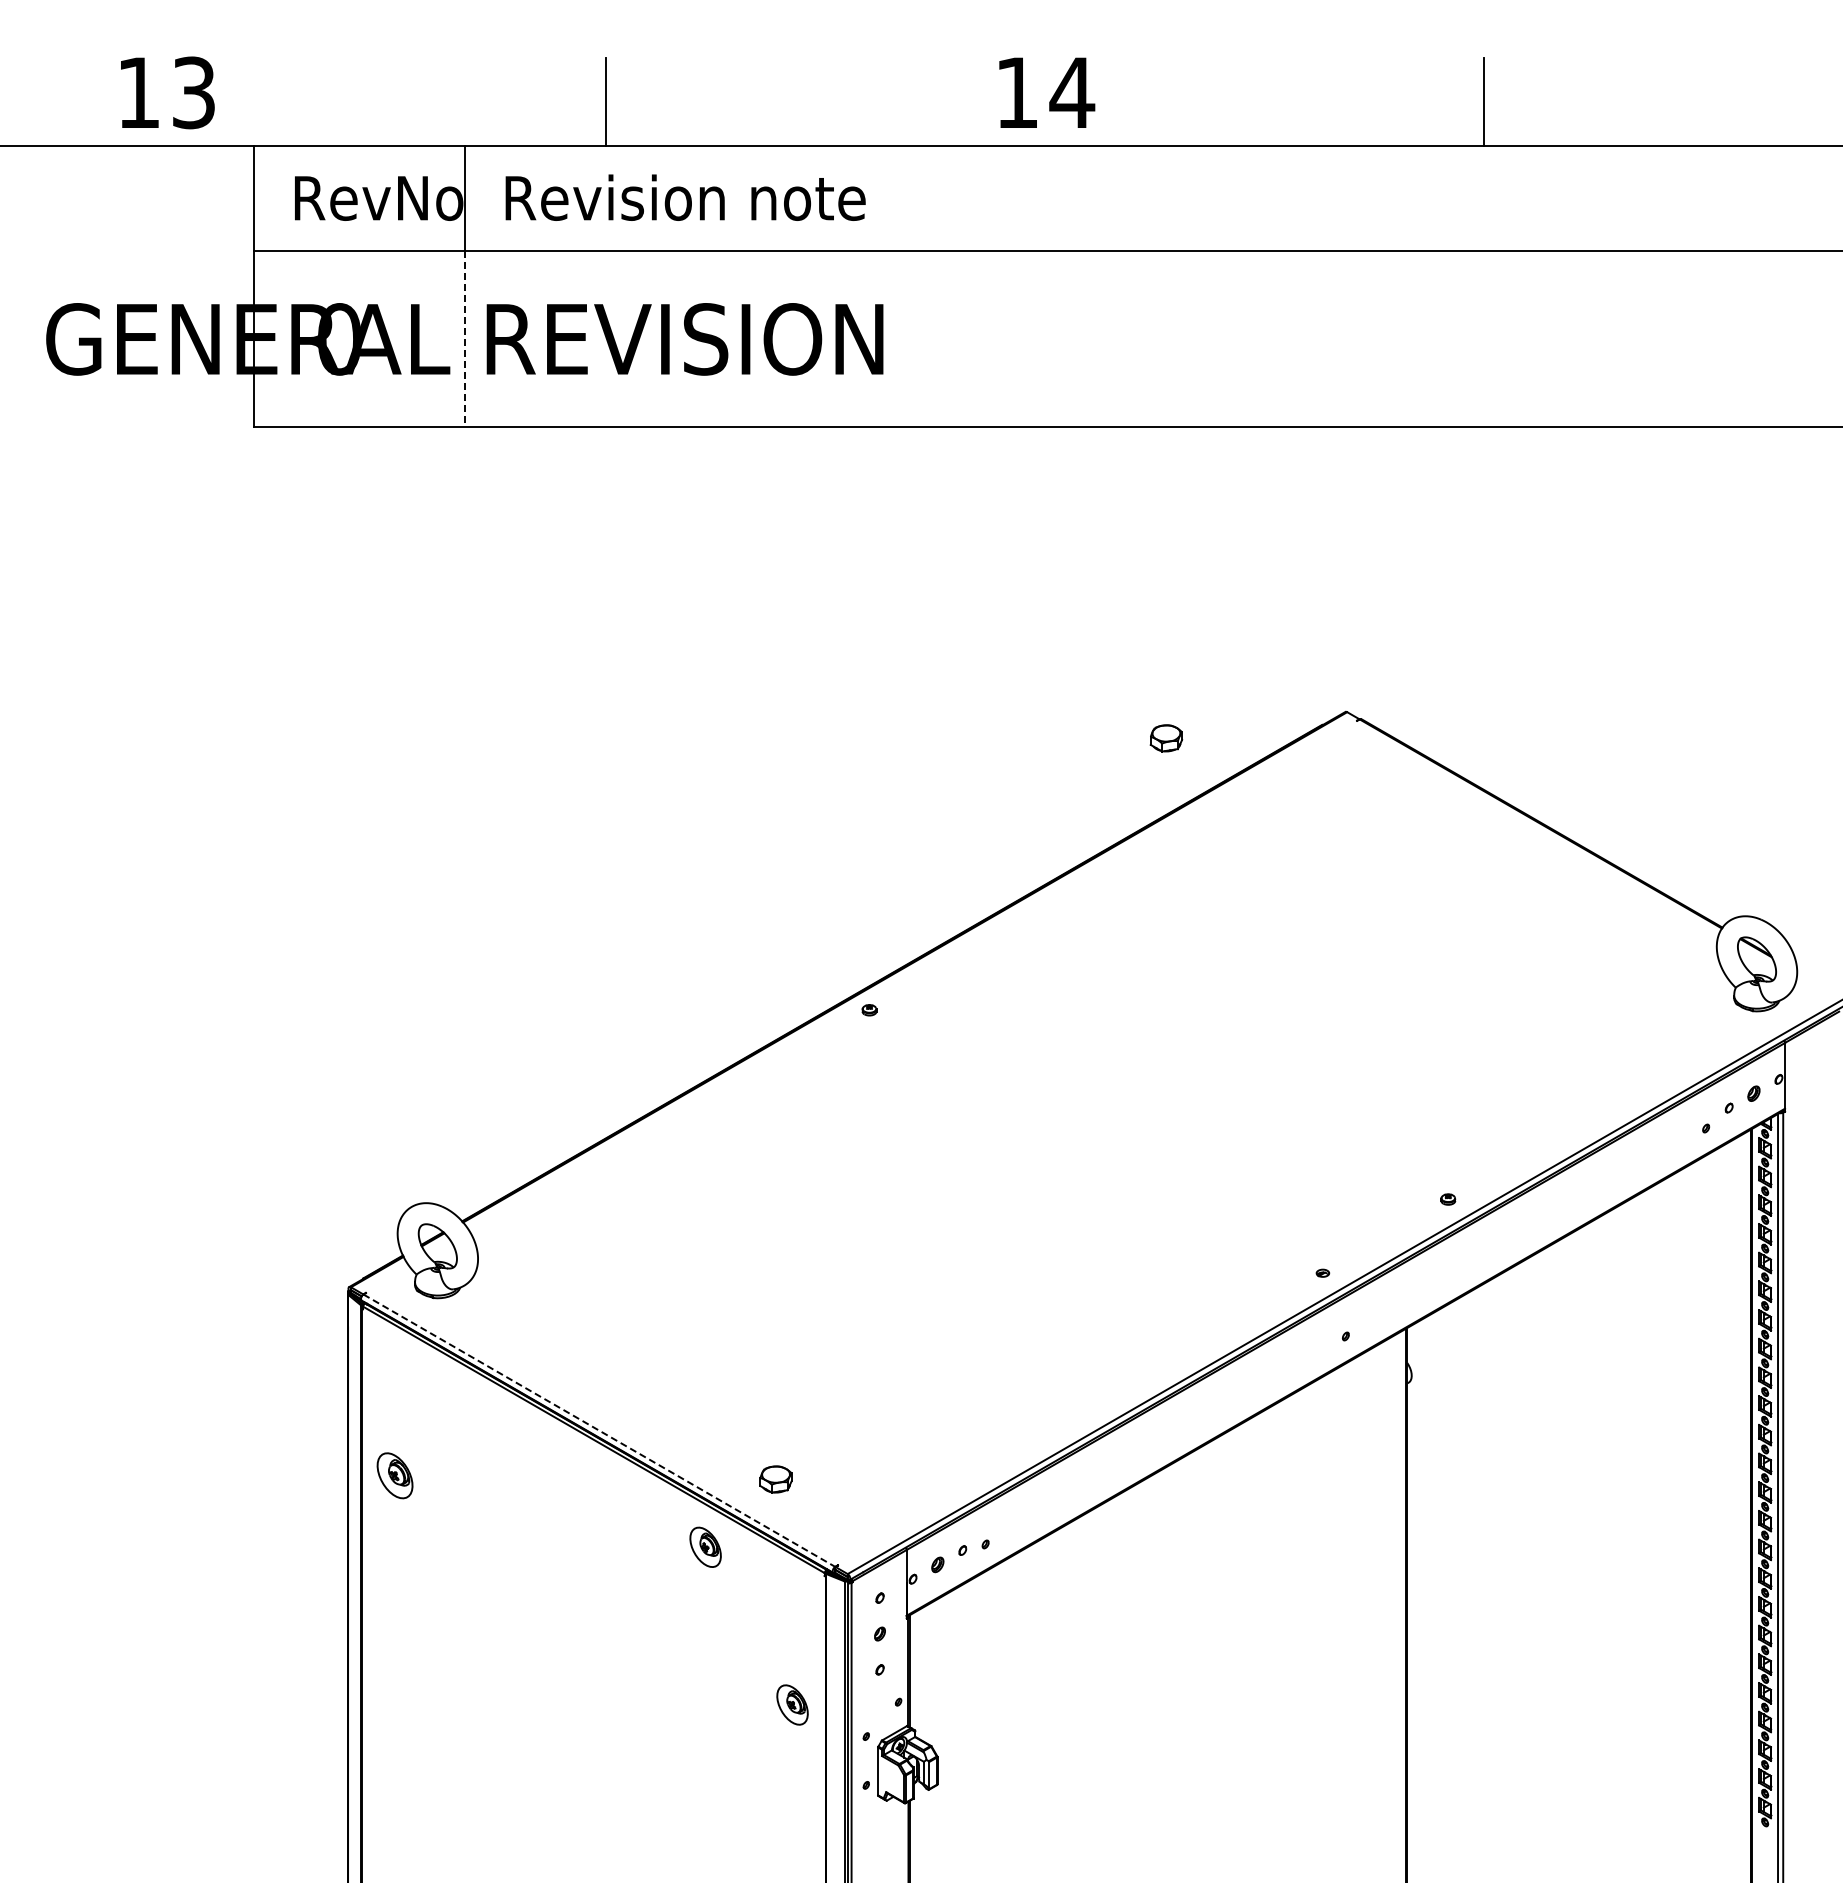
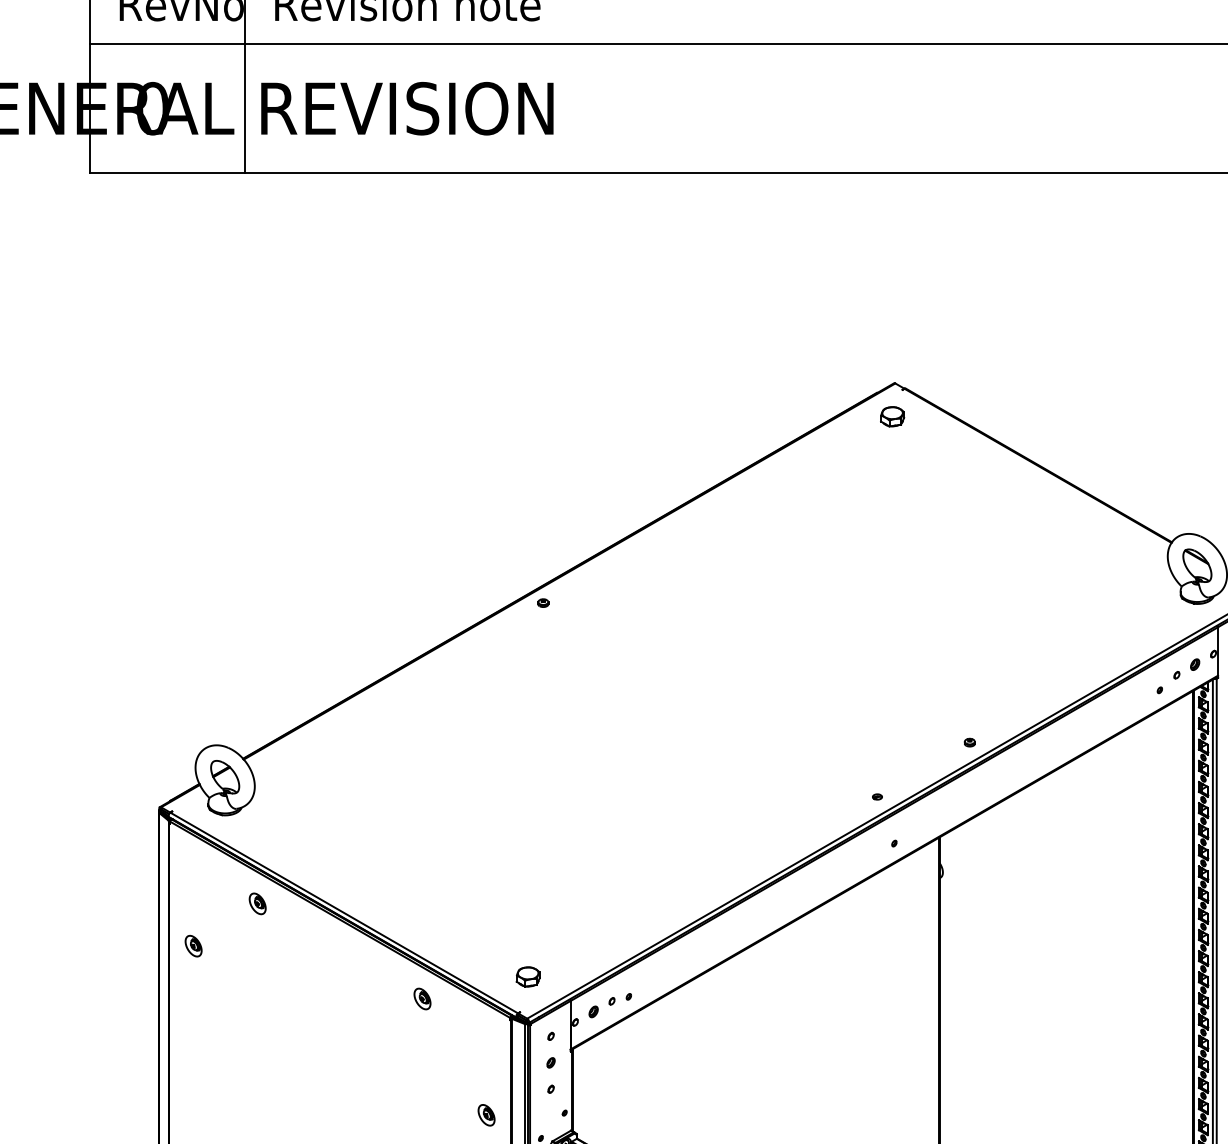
line: (465, 338) -> (245, 108), dashed -> solid
part: (1166, 738) -> (892, 416), moved
part: (481, 1418) -> (257, 904), added
line: (599, 1430) -> (344, 912), dashed -> solid
part: (394, 1475) -> (193, 946), size x0.62
part: (775, 1479) -> (527, 976), moved
part: (705, 1547) -> (422, 999), size x0.71
part: (792, 1705) -> (486, 1115), size x0.71

